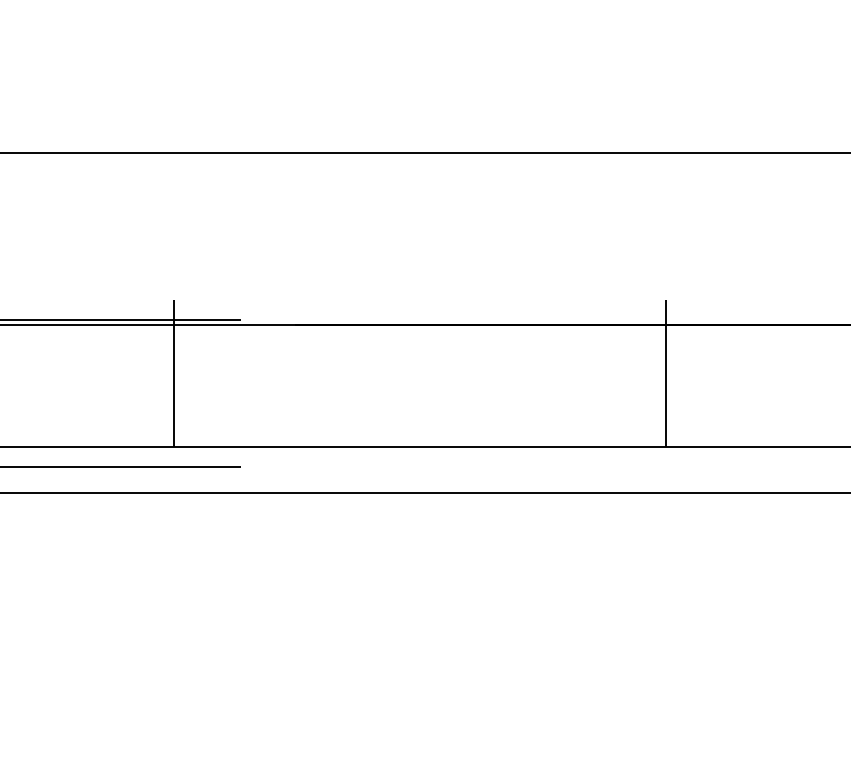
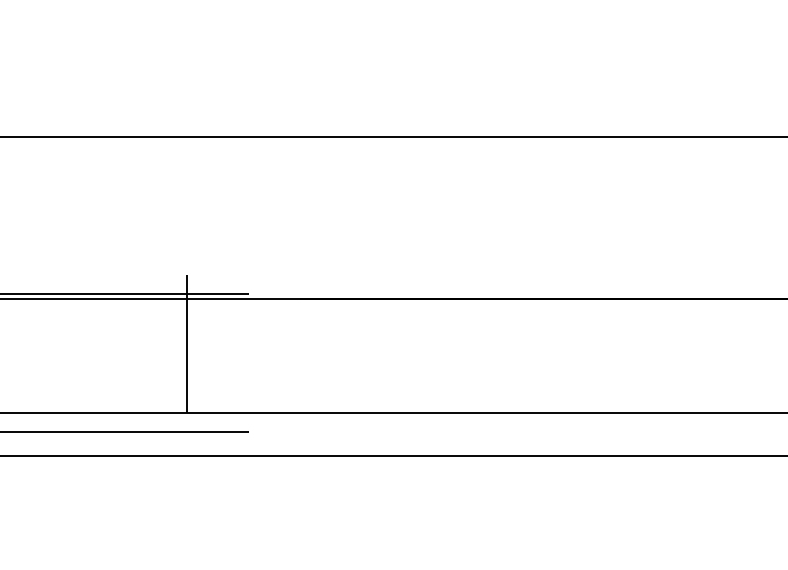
line: (665, 372) -> (648, 343), removed

